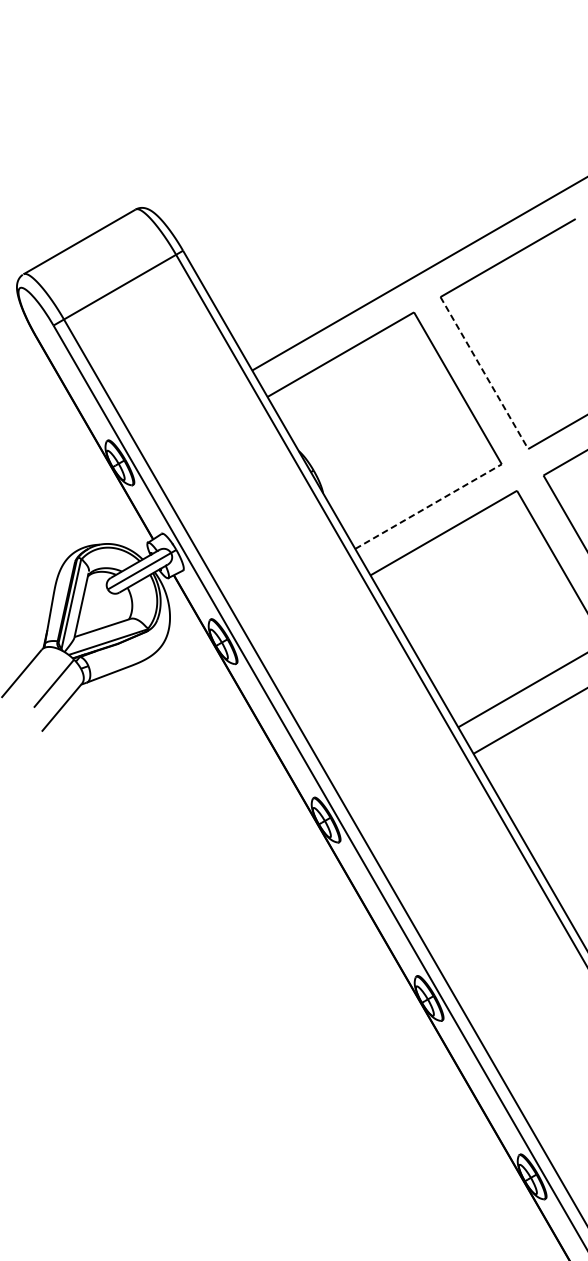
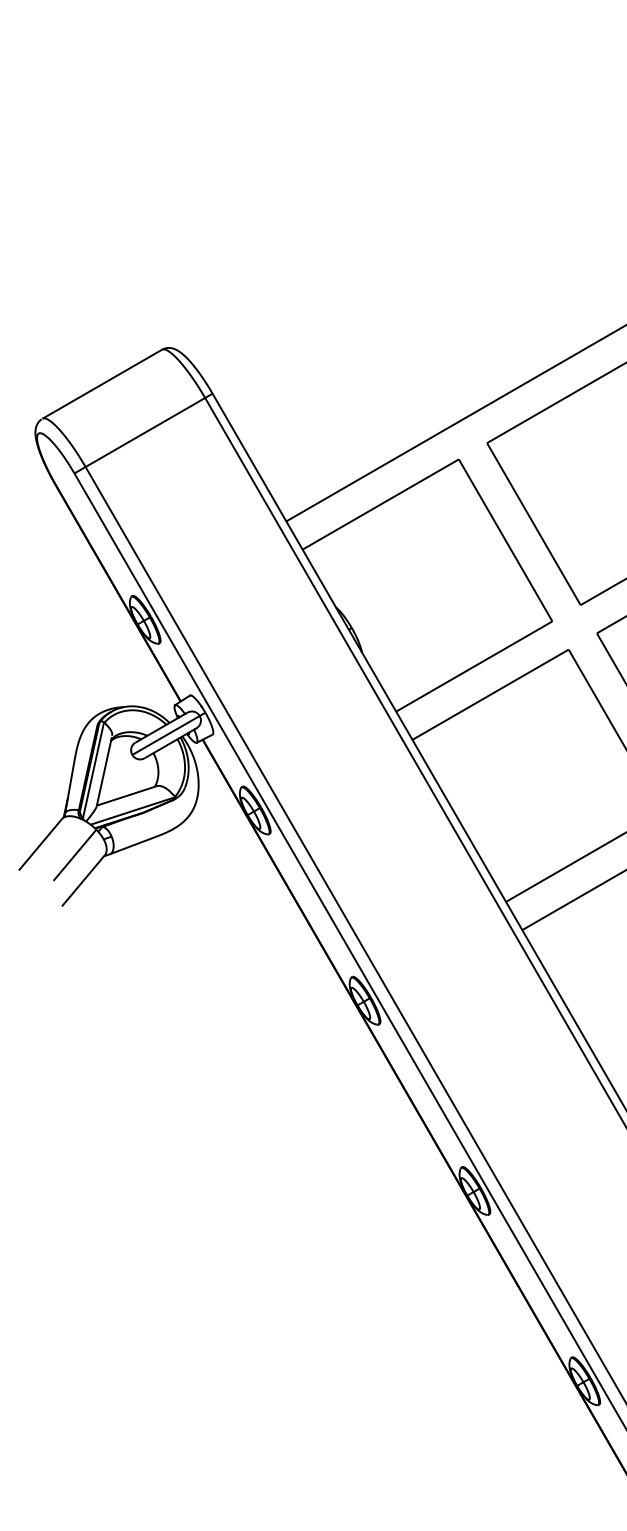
line: (484, 373) -> (533, 524), dashed -> solid
line: (428, 506) -> (474, 666), dashed -> solid

